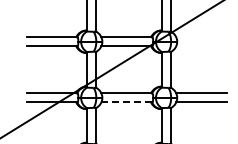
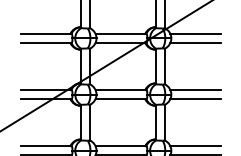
line: (201, 36) -> (195, 33), added
line: (201, 45) -> (195, 42), added
line: (127, 102) -> (121, 99), dashed -> solid

